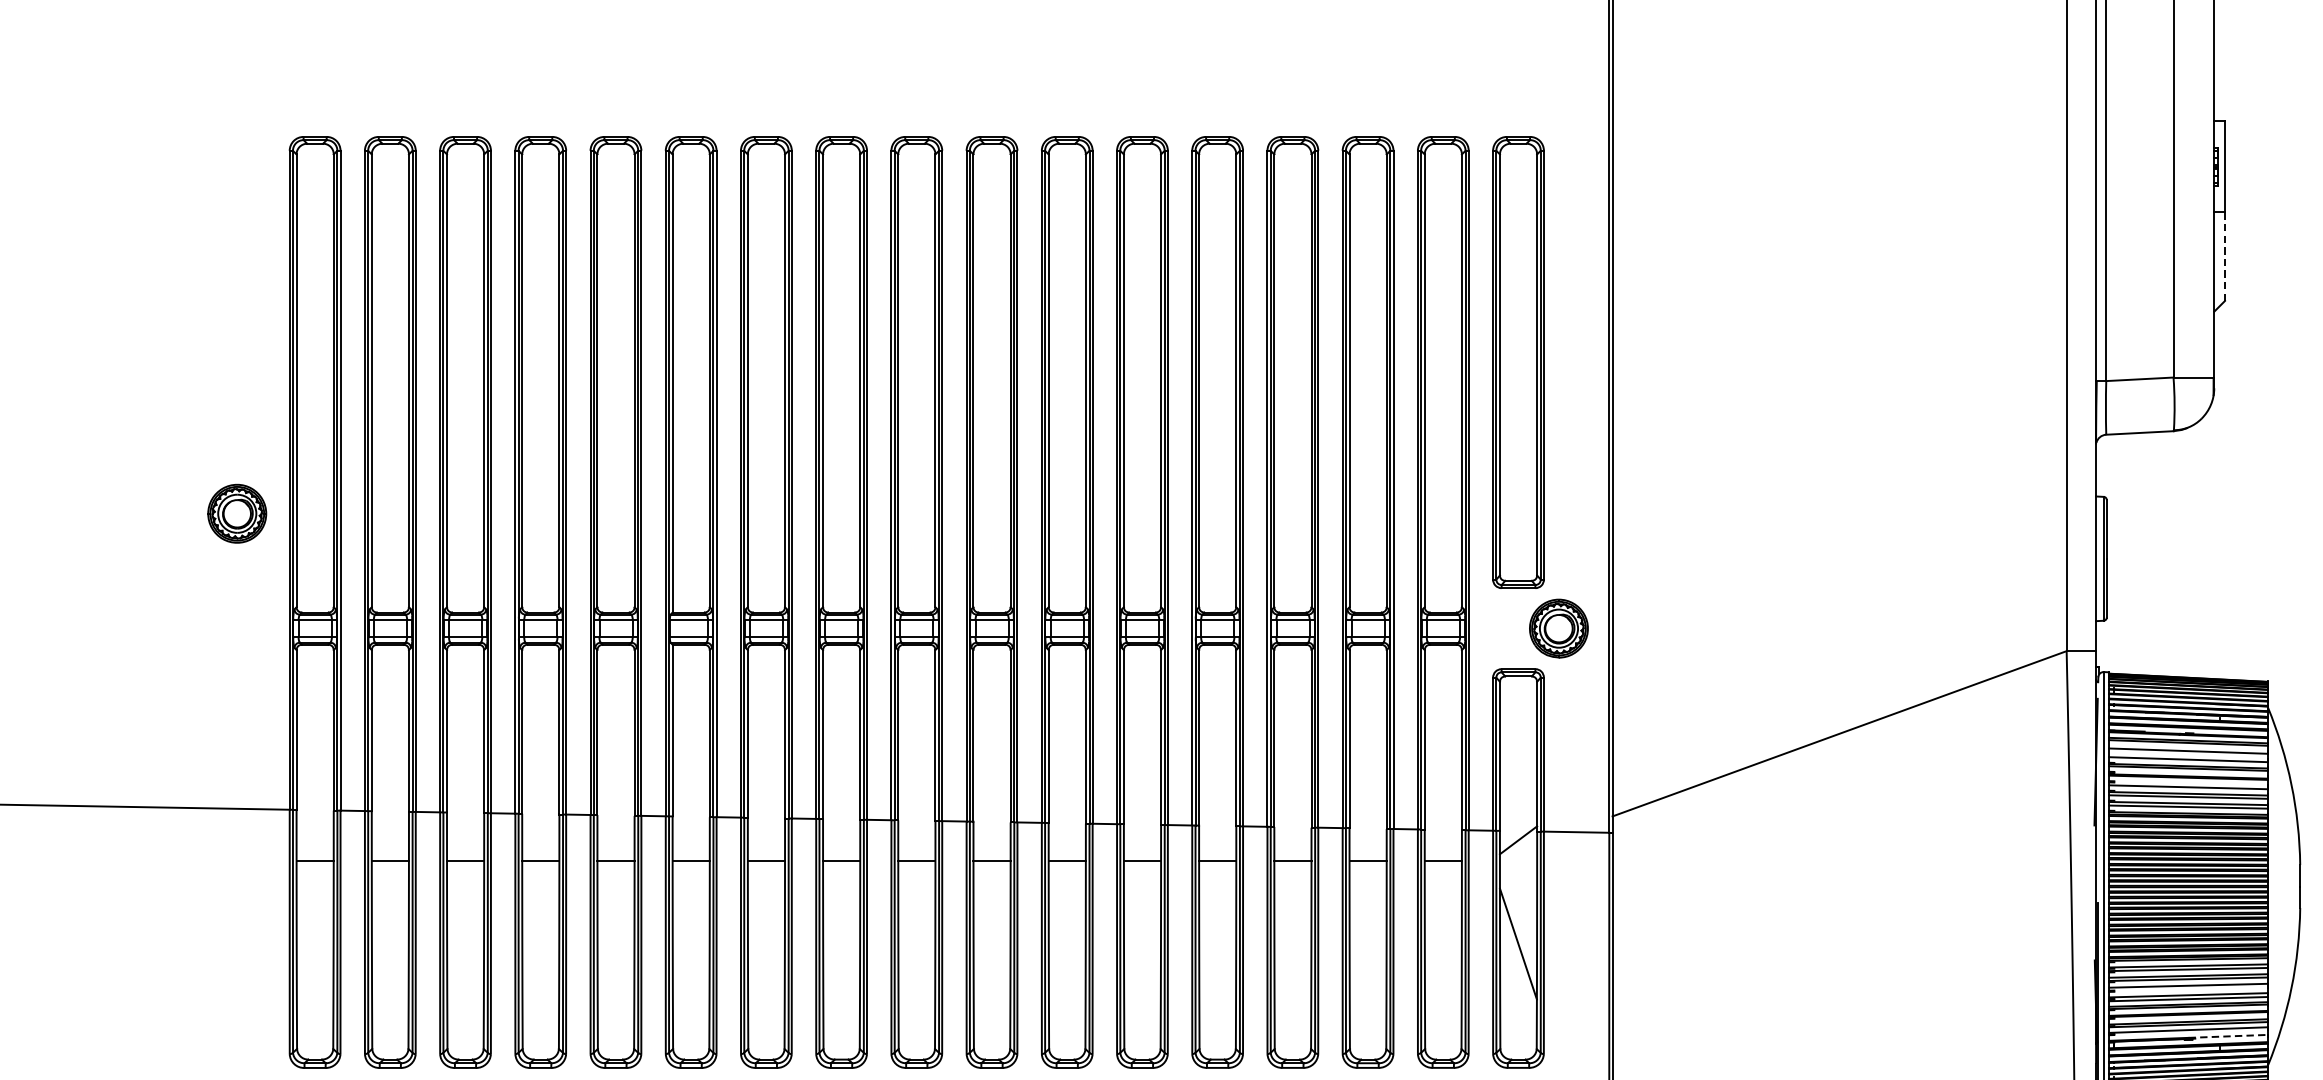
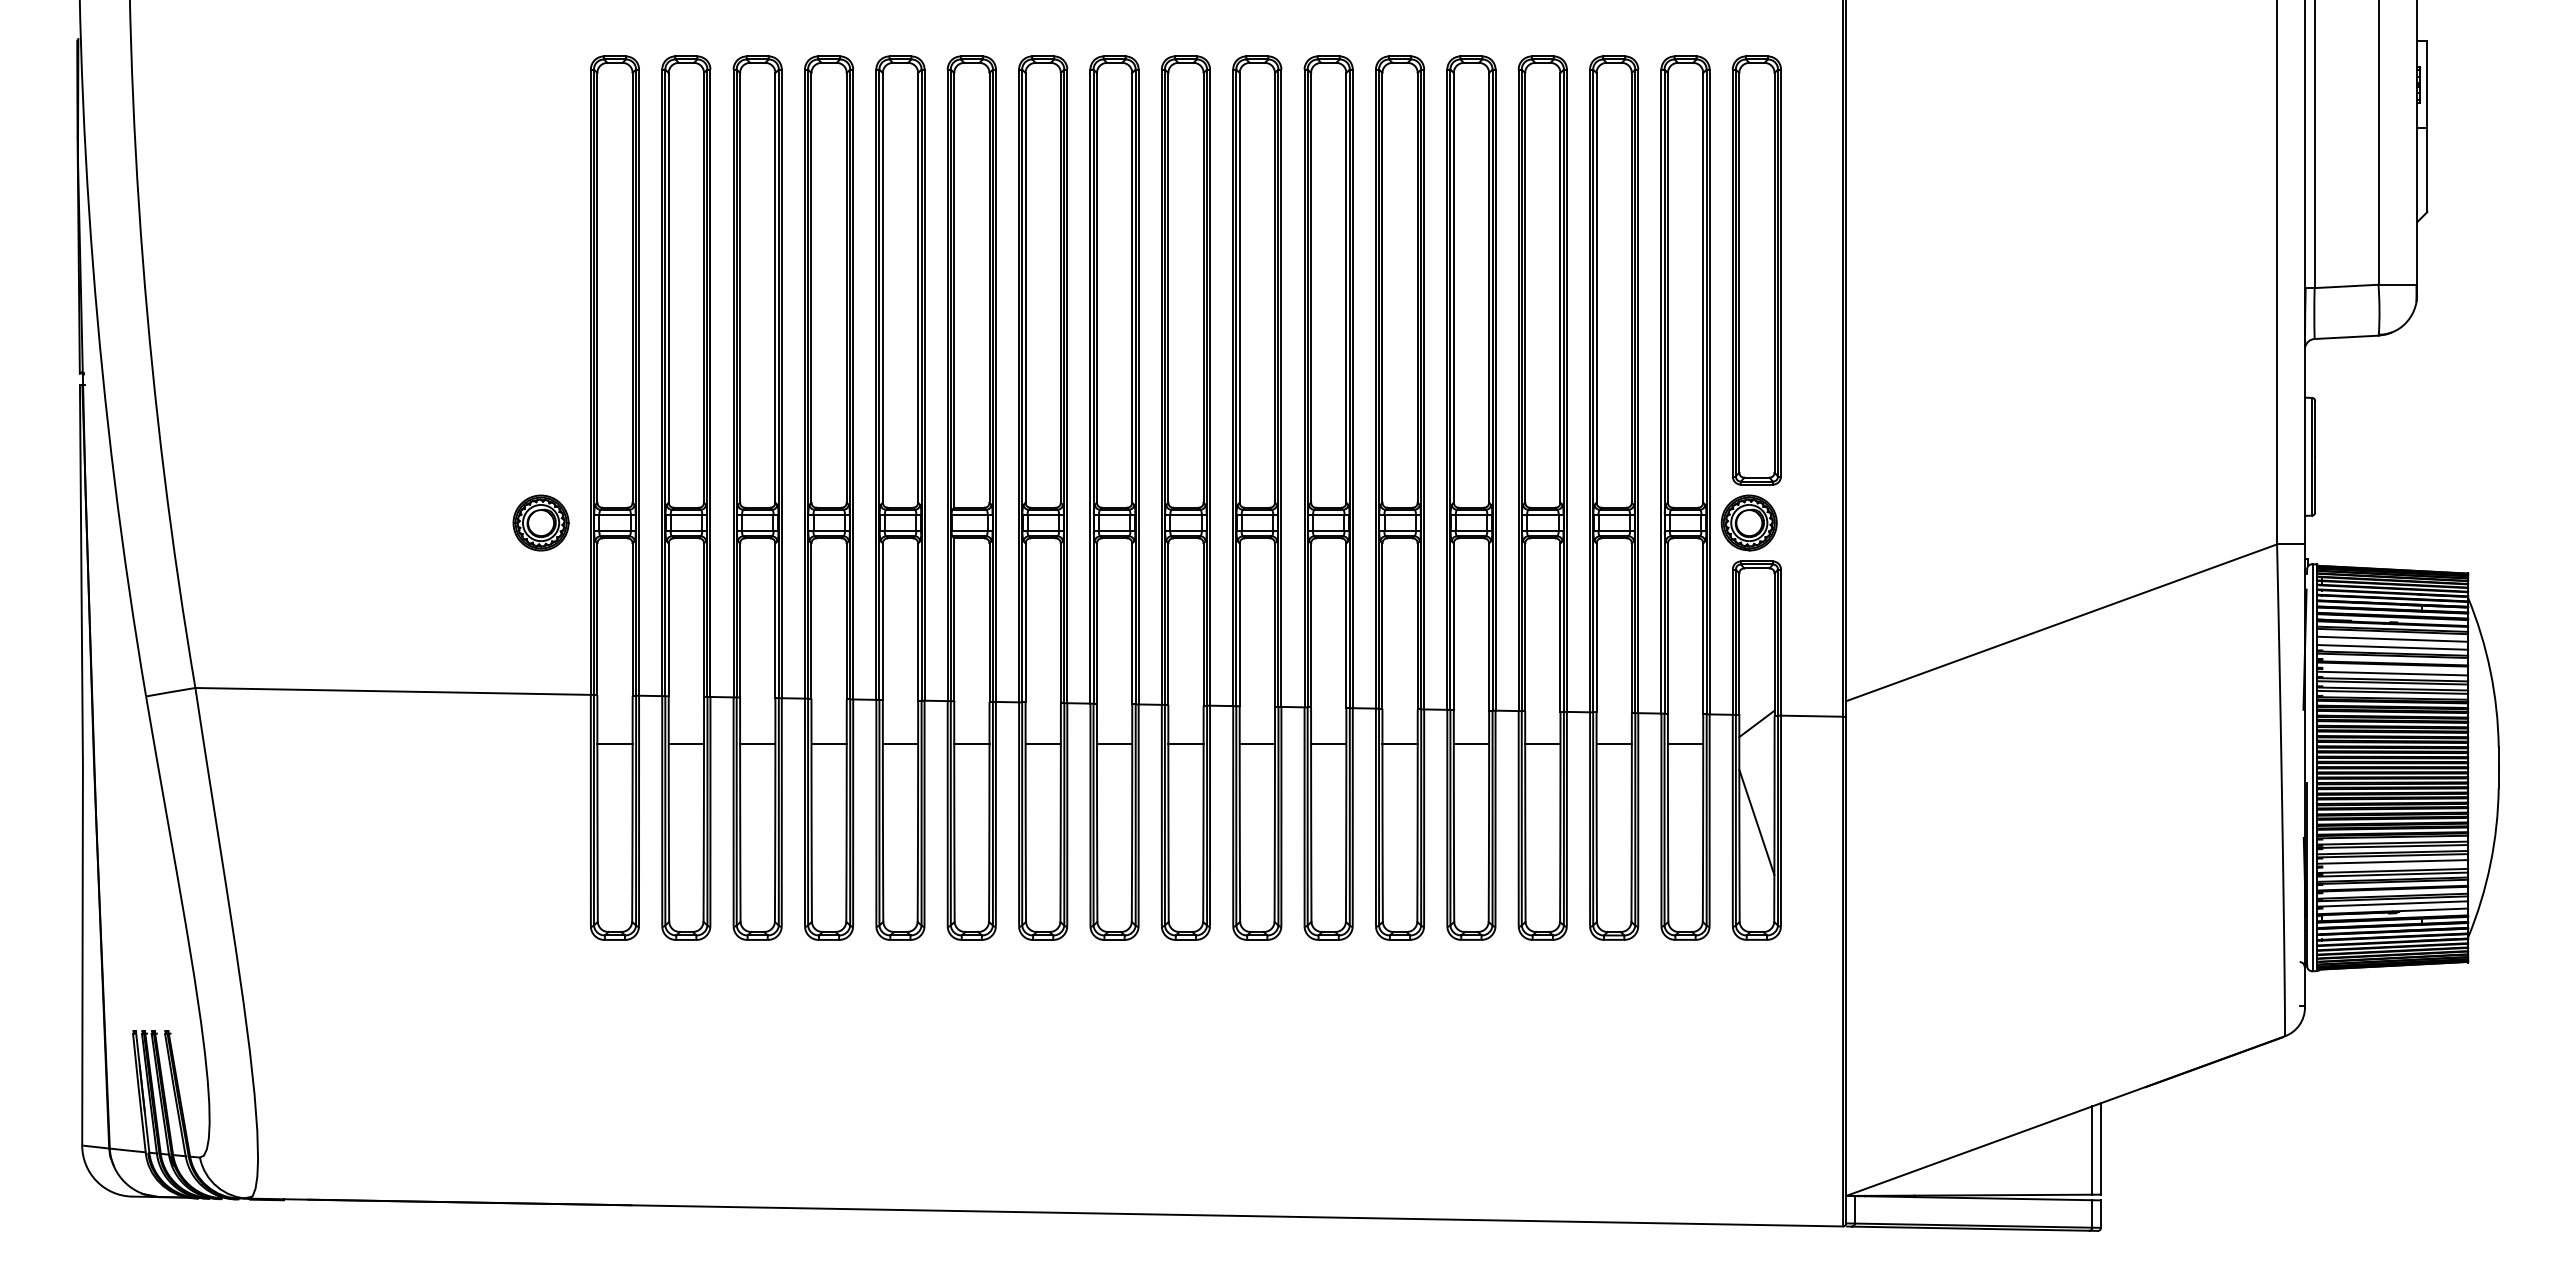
line: (2225, 256) -> (2427, 169), dashed -> solid
part: (236, 513) -> (540, 522), moved
part: (1558, 628) -> (1748, 522), moved
line: (2228, 1035) -> (2430, 909), dashed -> solid

